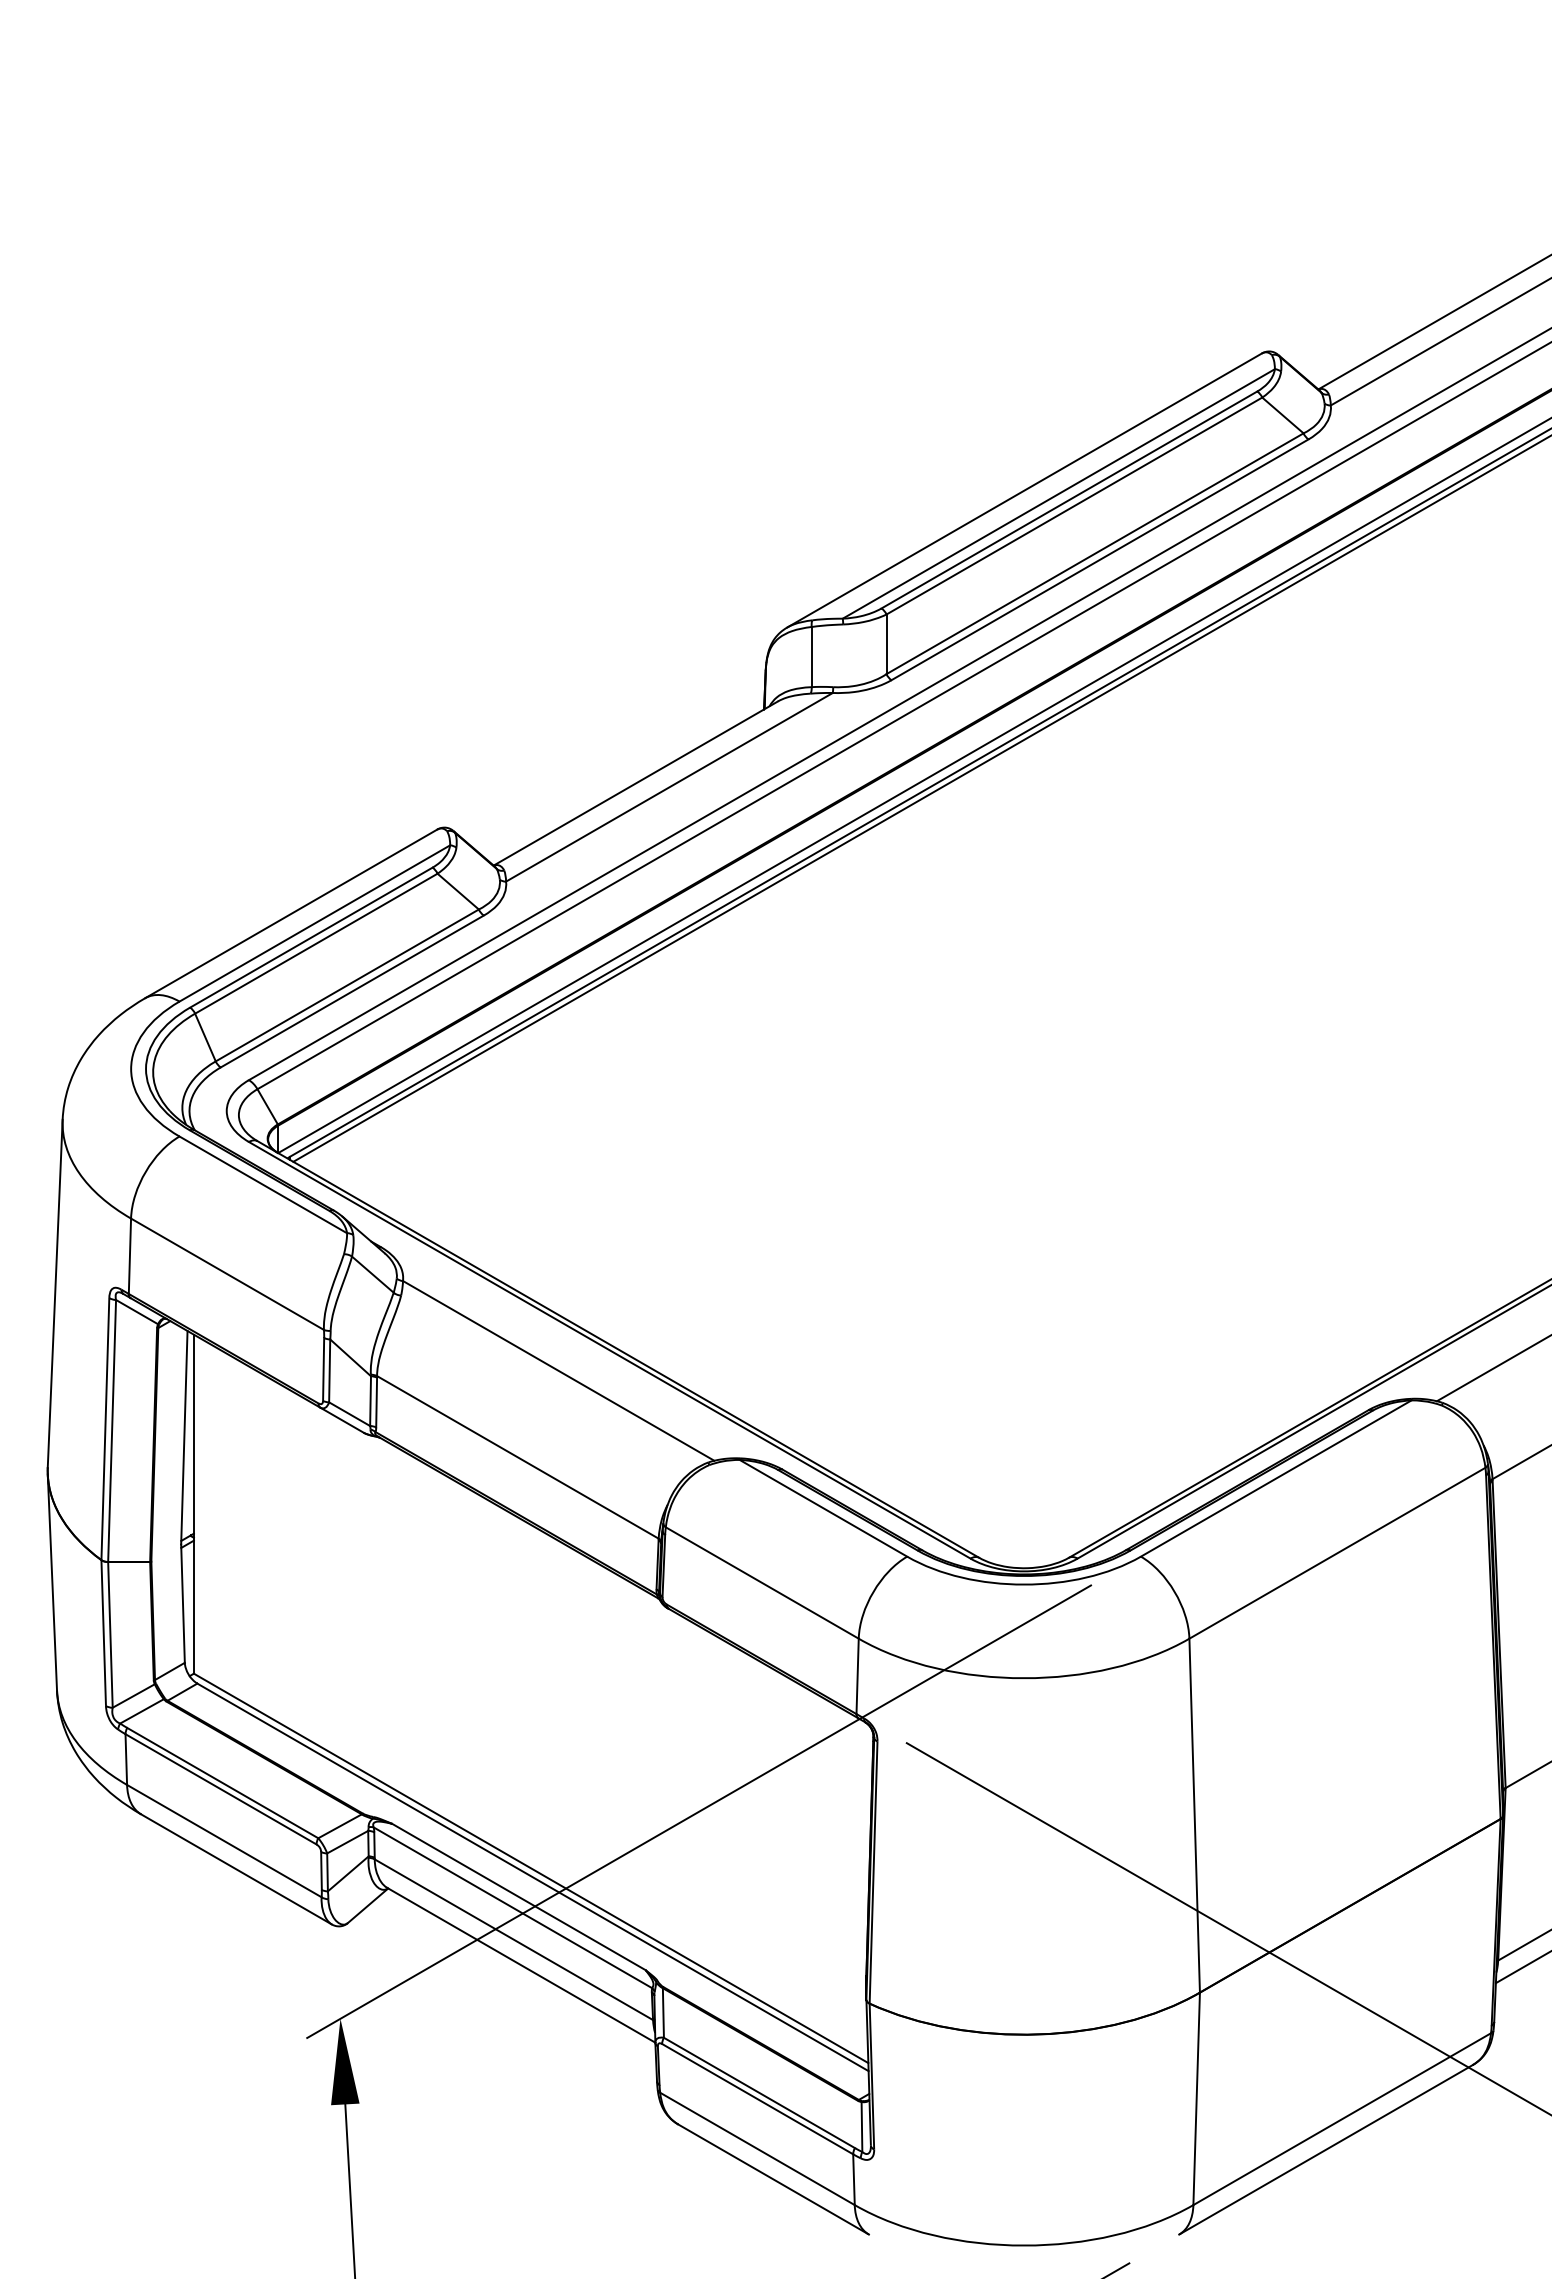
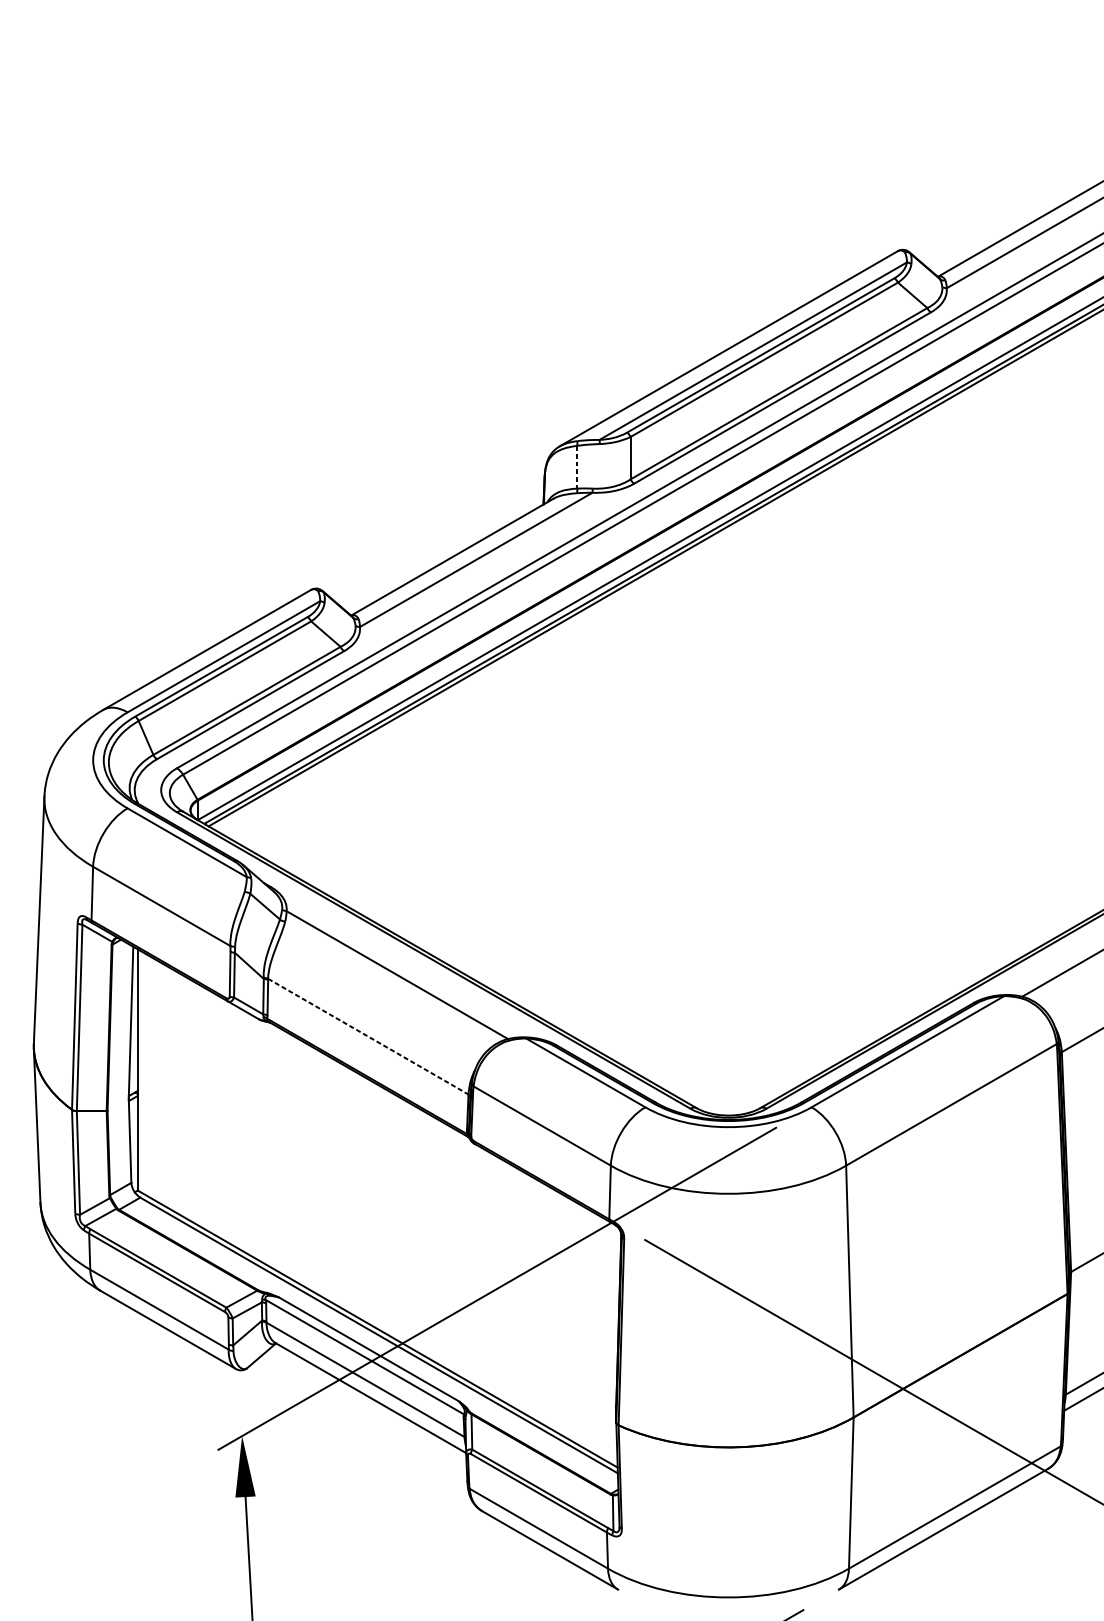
line: (811, 657) -> (577, 467), solid -> dashed
line: (517, 1457) -> (368, 1036), solid -> dashed

